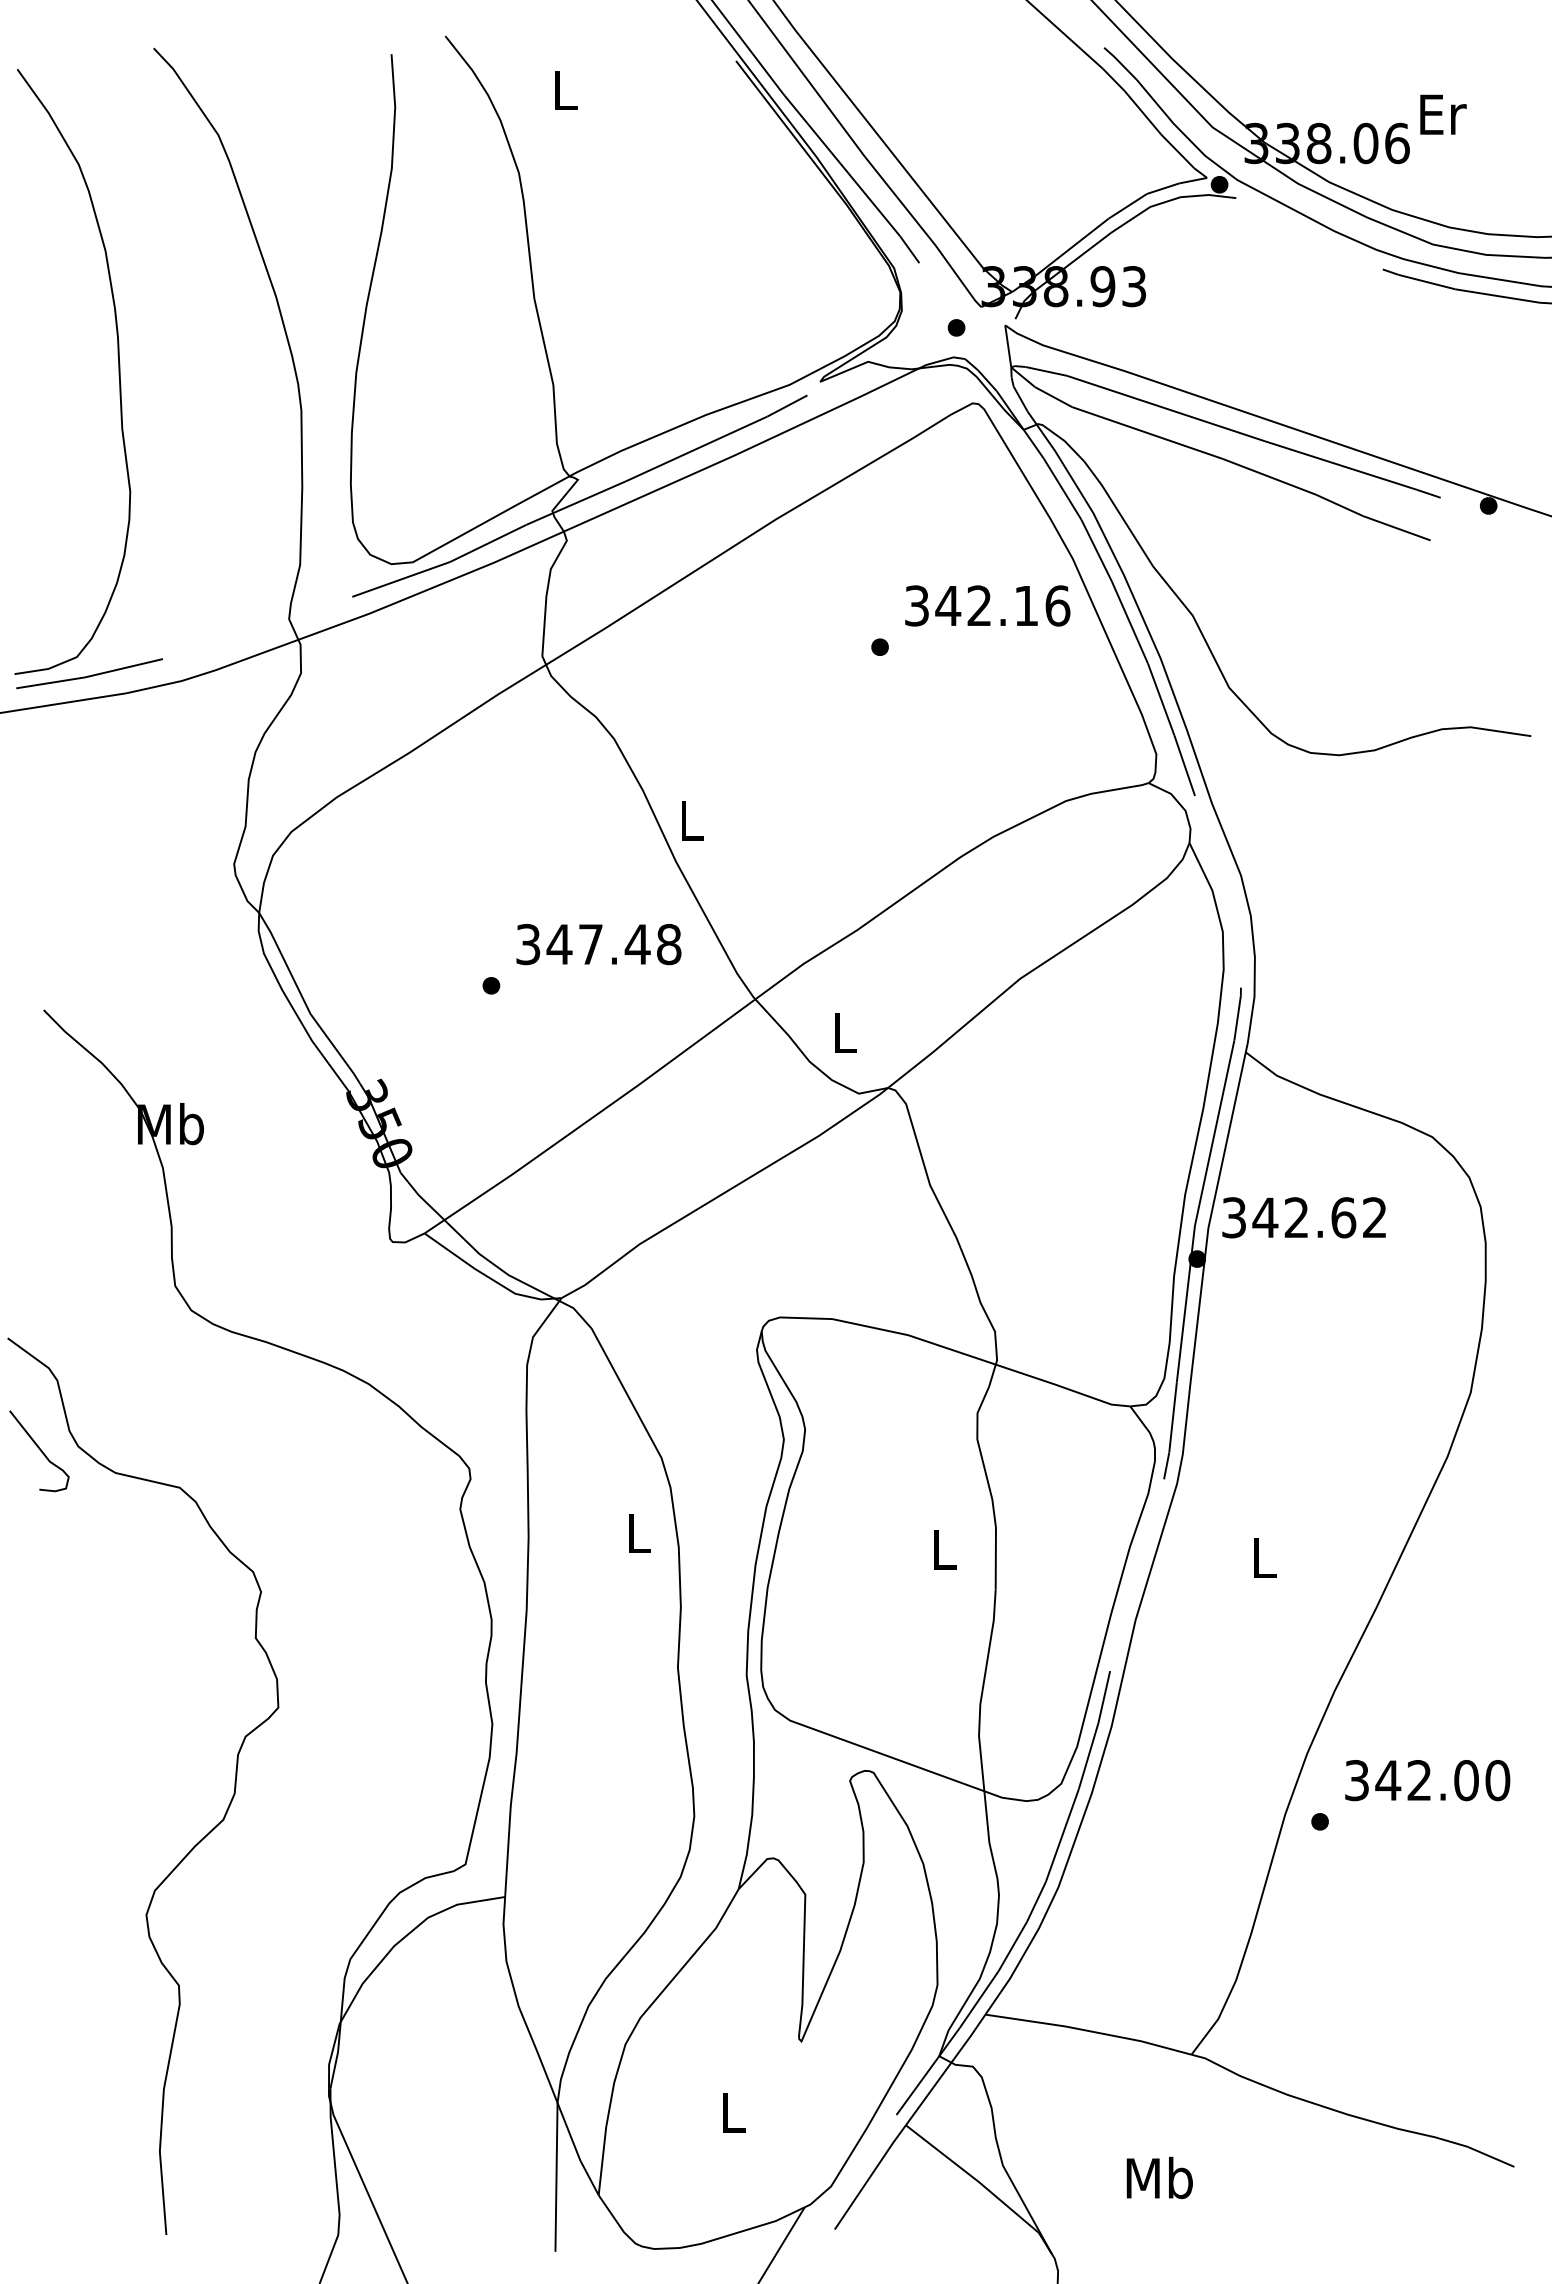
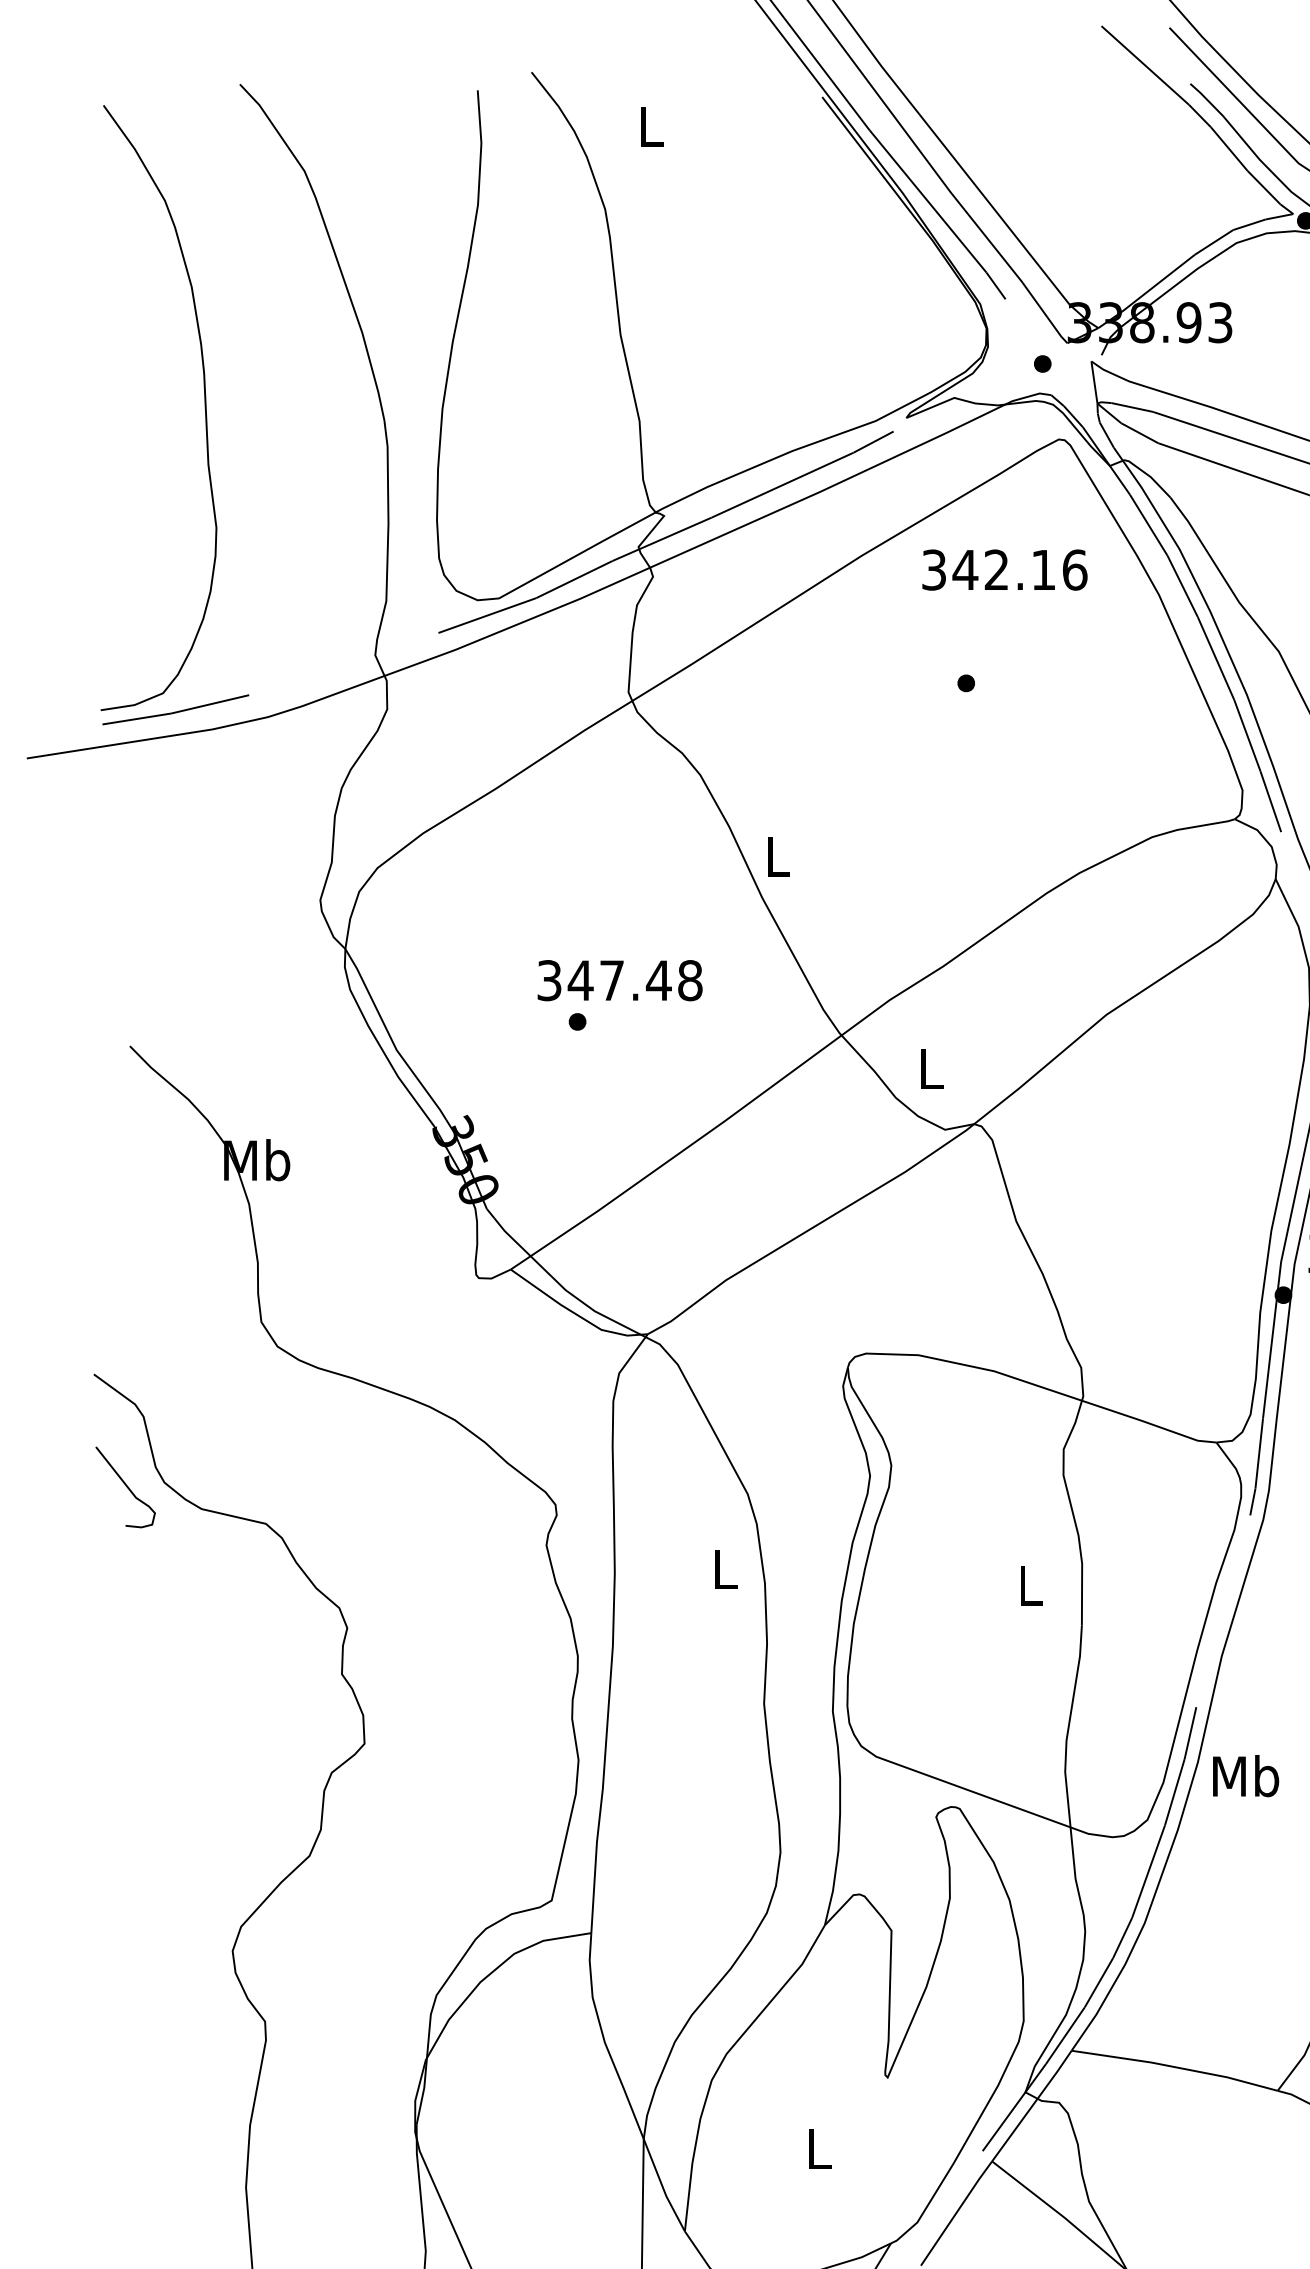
text: (987, 605) -> (1004, 569), moved
text: (598, 944) -> (619, 980), moved
text: (1159, 2177) -> (1245, 1775), moved

